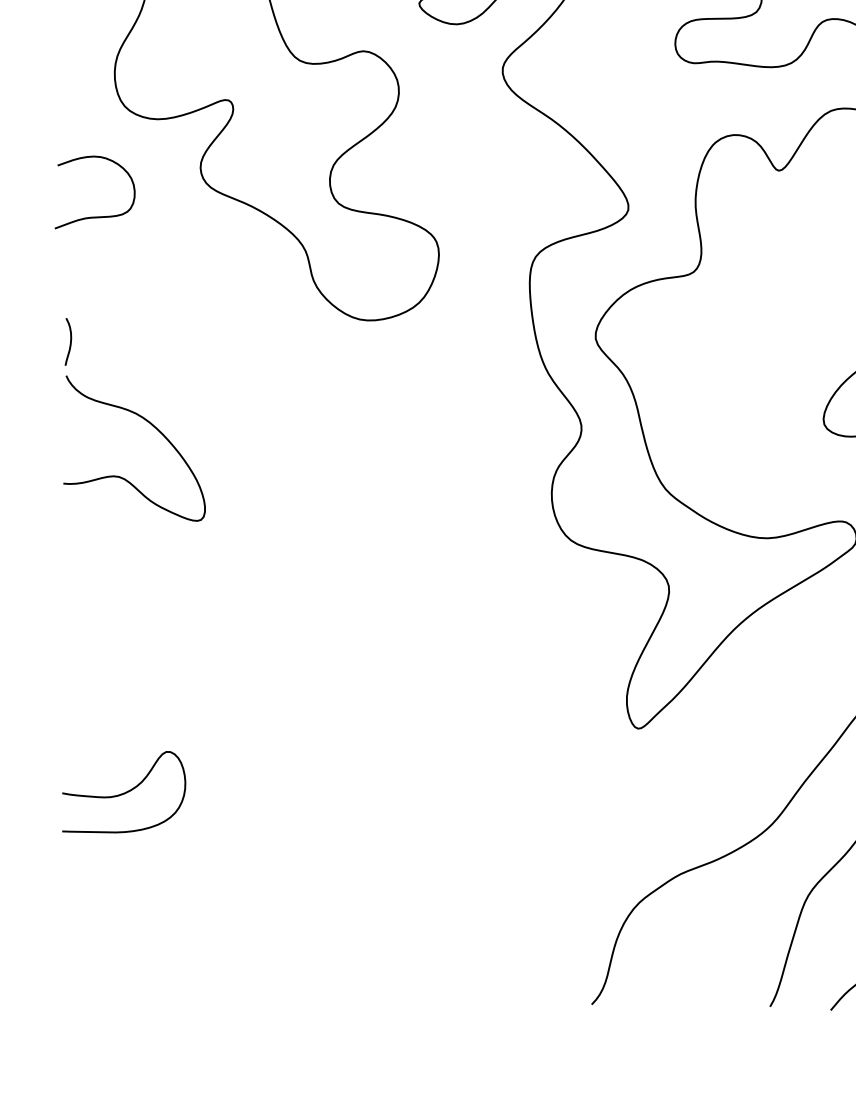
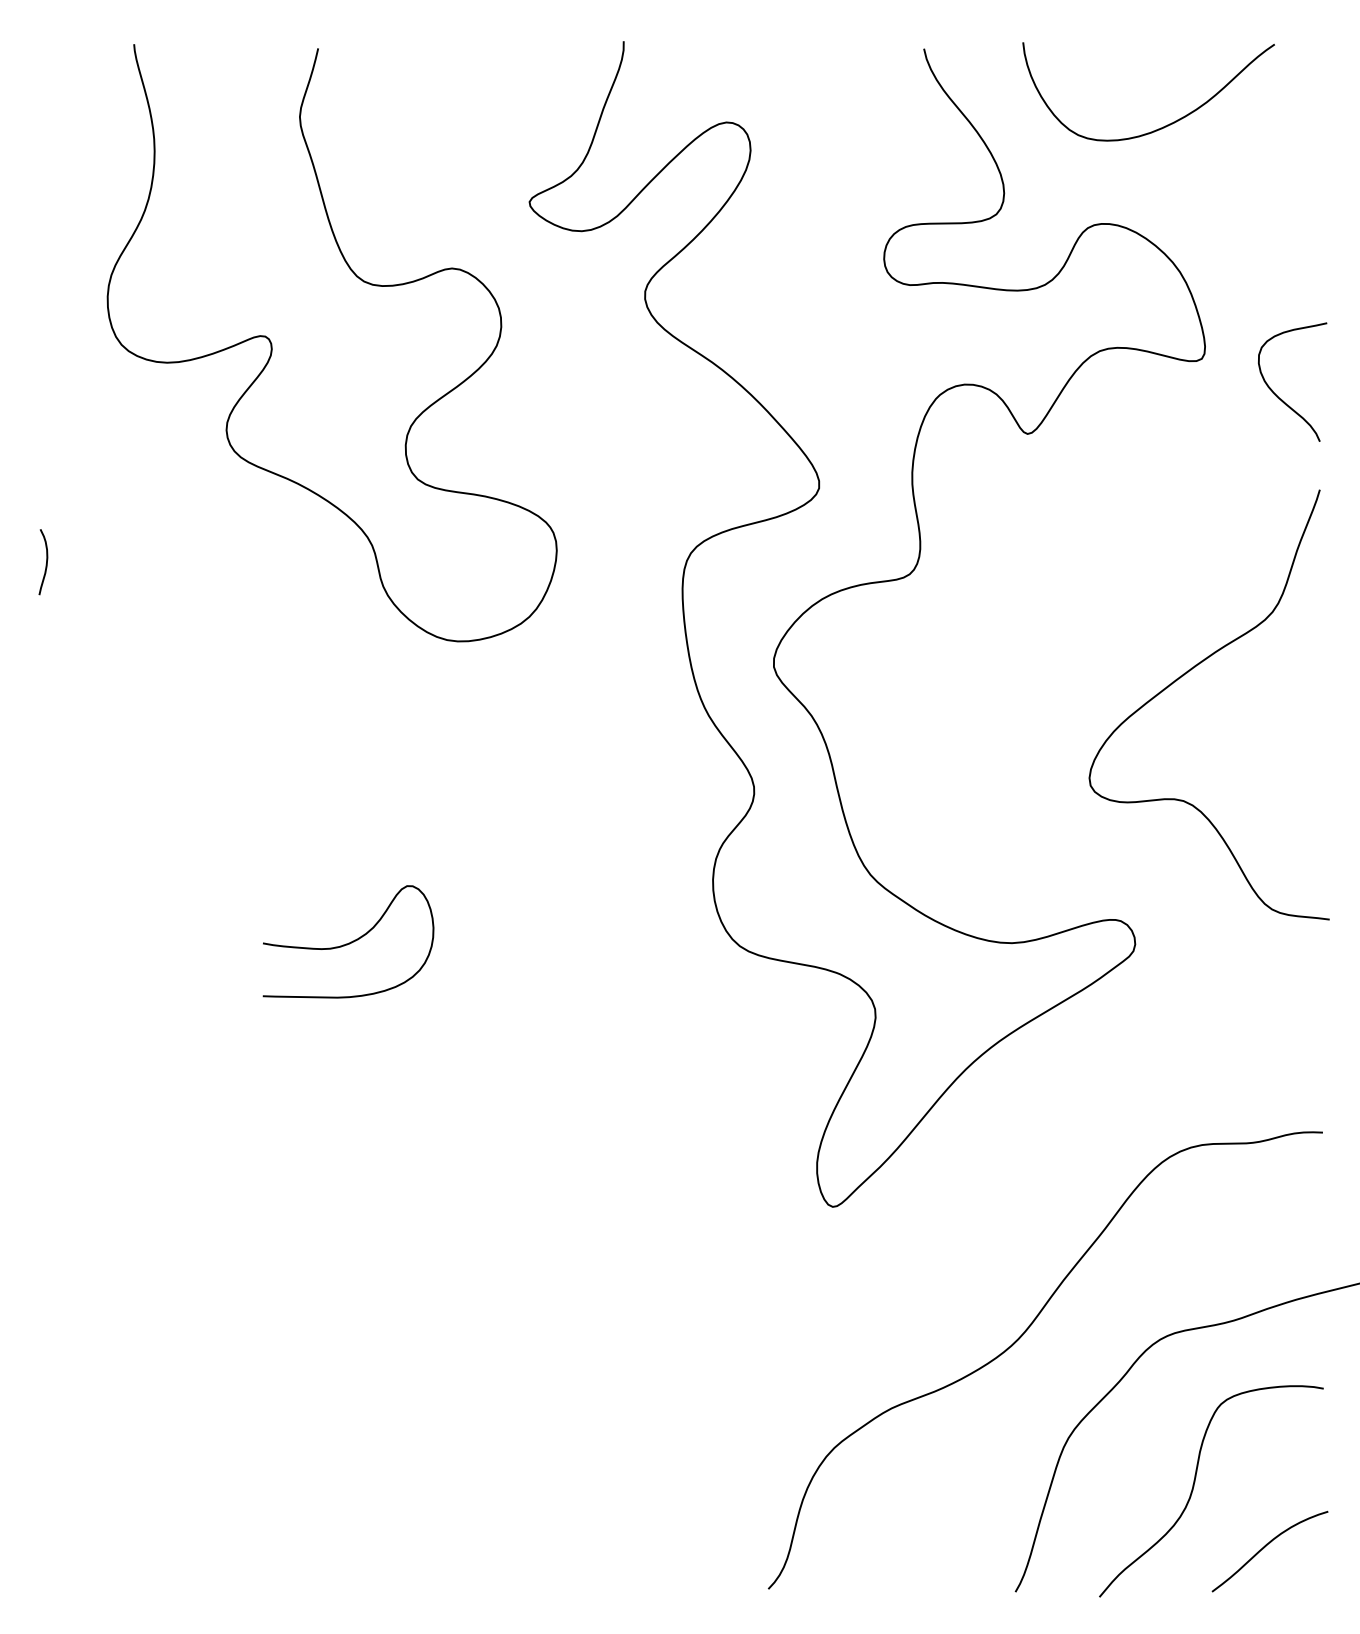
curve: (95, 216) -> (80, 497), removed
curve: (69, 343) -> (45, 564), moved
curve: (152, 425) -> (159, 787), removed
curve: (124, 792) -> (348, 942), moved

